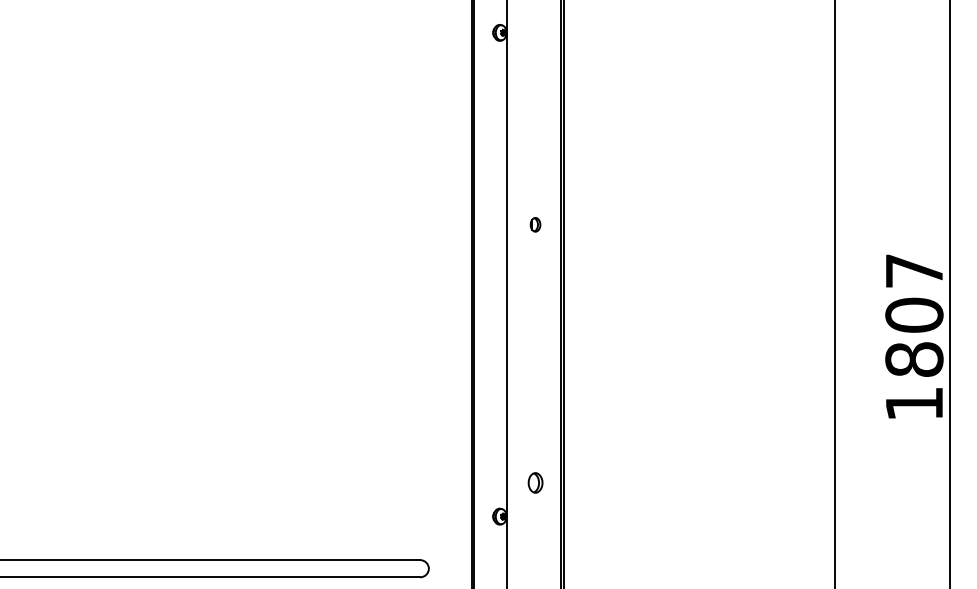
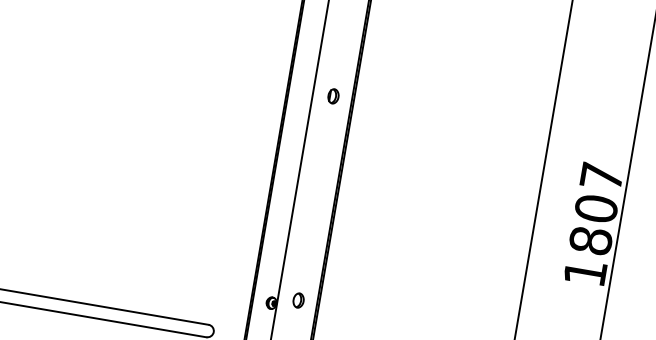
part: (535, 224) -> (333, 96), size x1.43
part: (535, 482) -> (298, 300), moved

